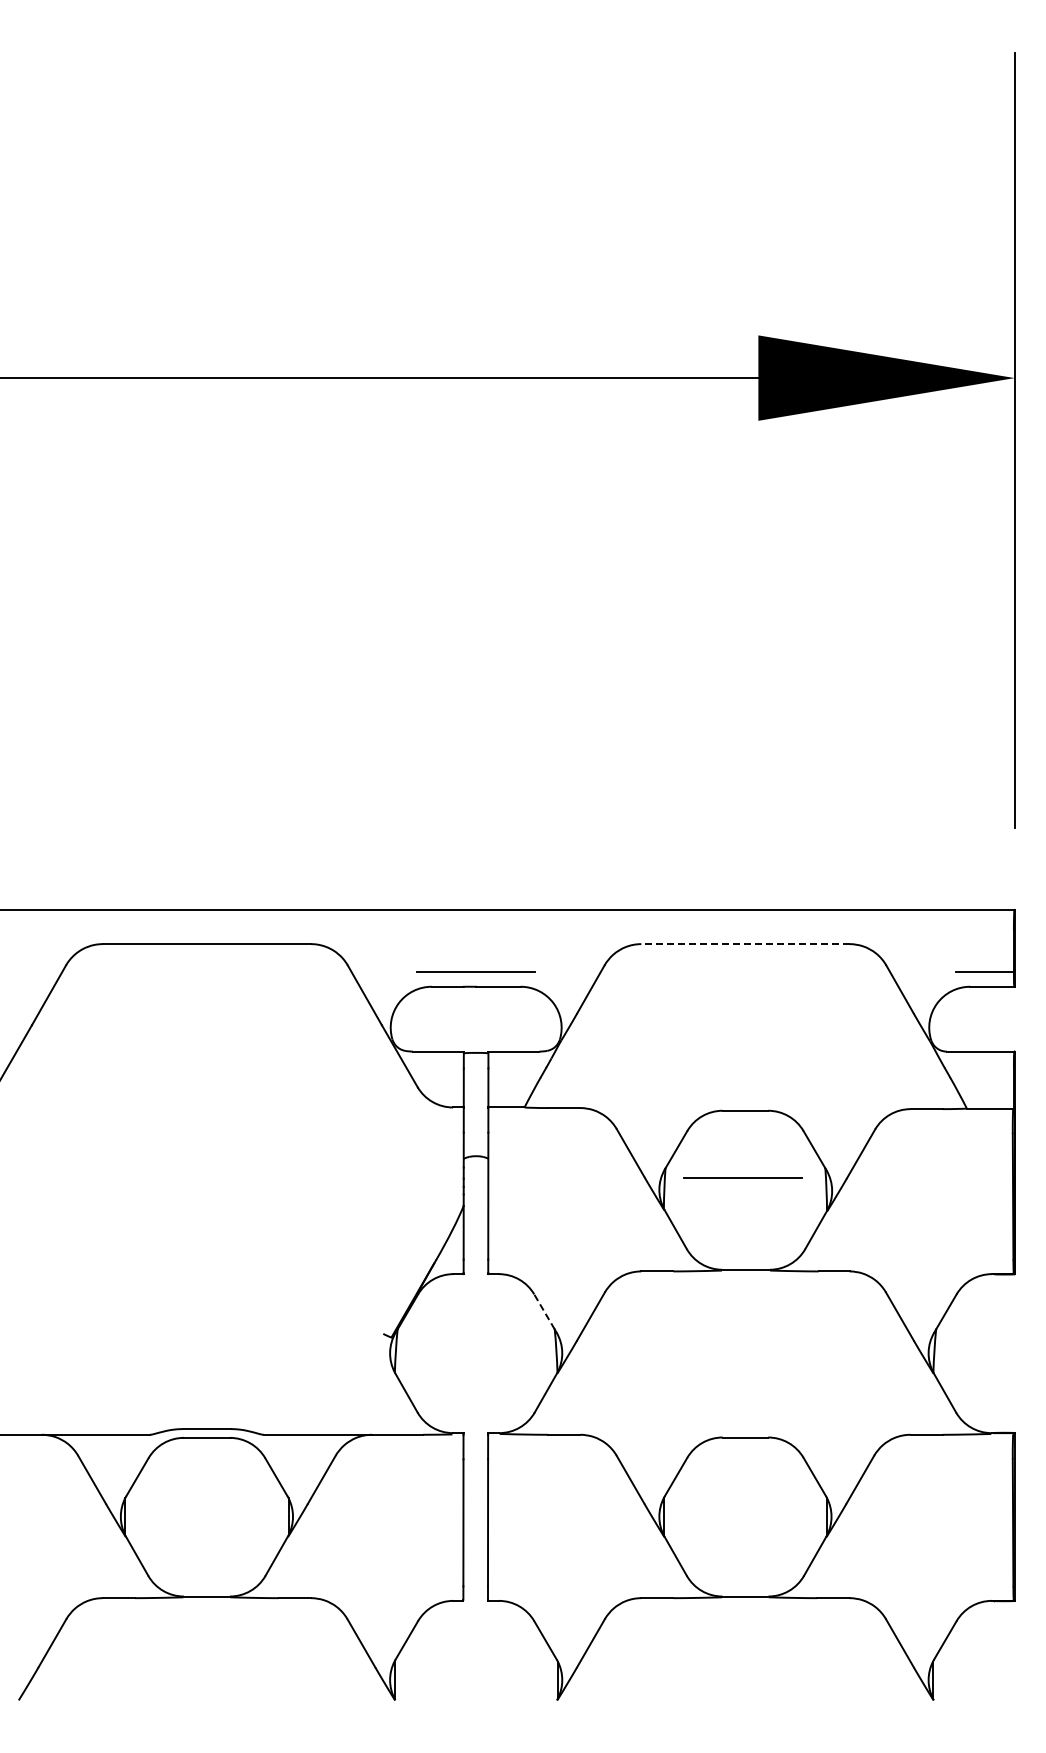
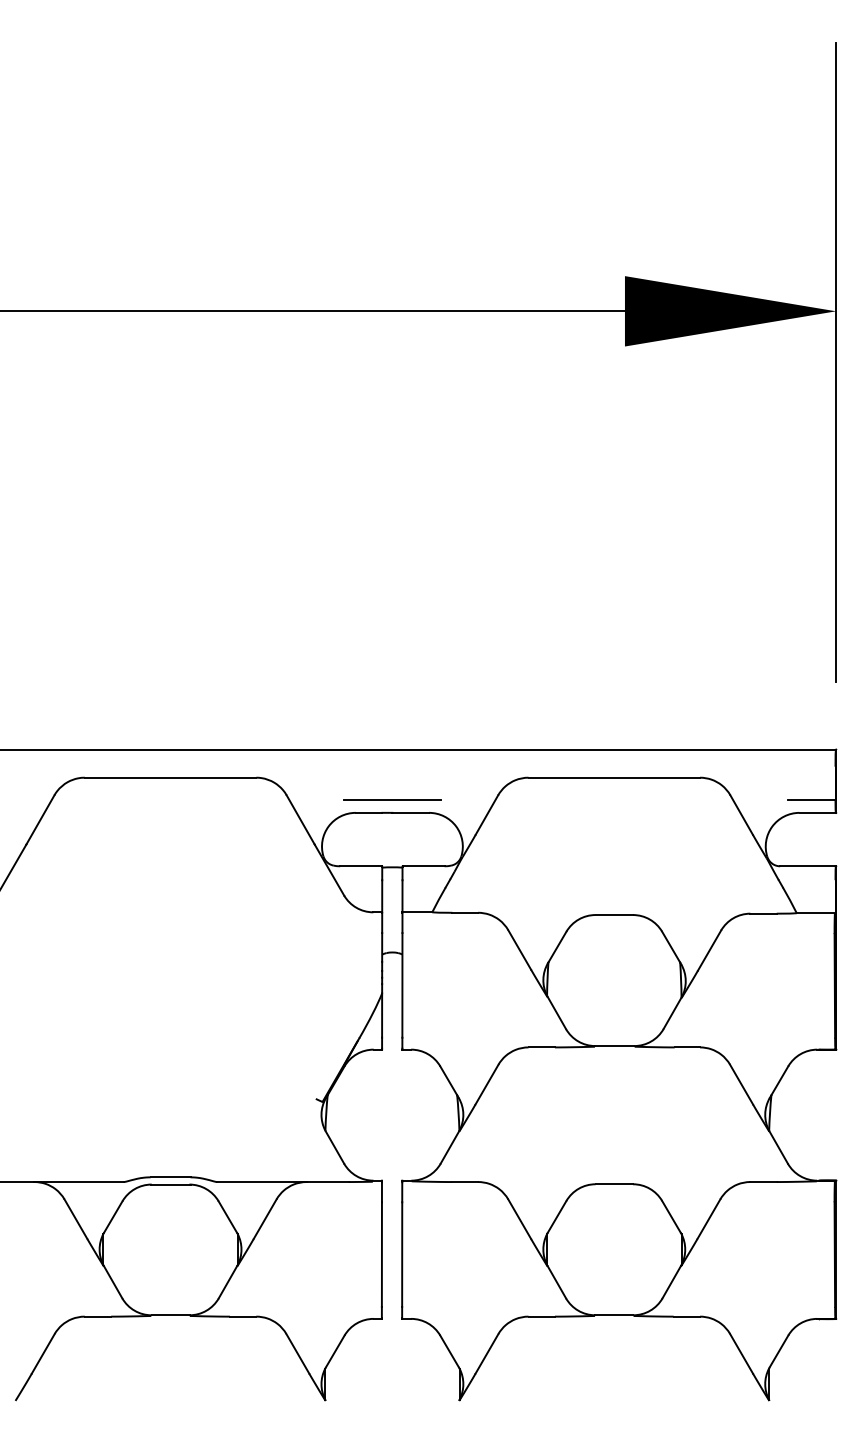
line: (744, 944) -> (613, 778), dashed -> solid
line: (742, 1177) -> (611, 970), removed
line: (544, 1311) -> (448, 1080), dashed -> solid

